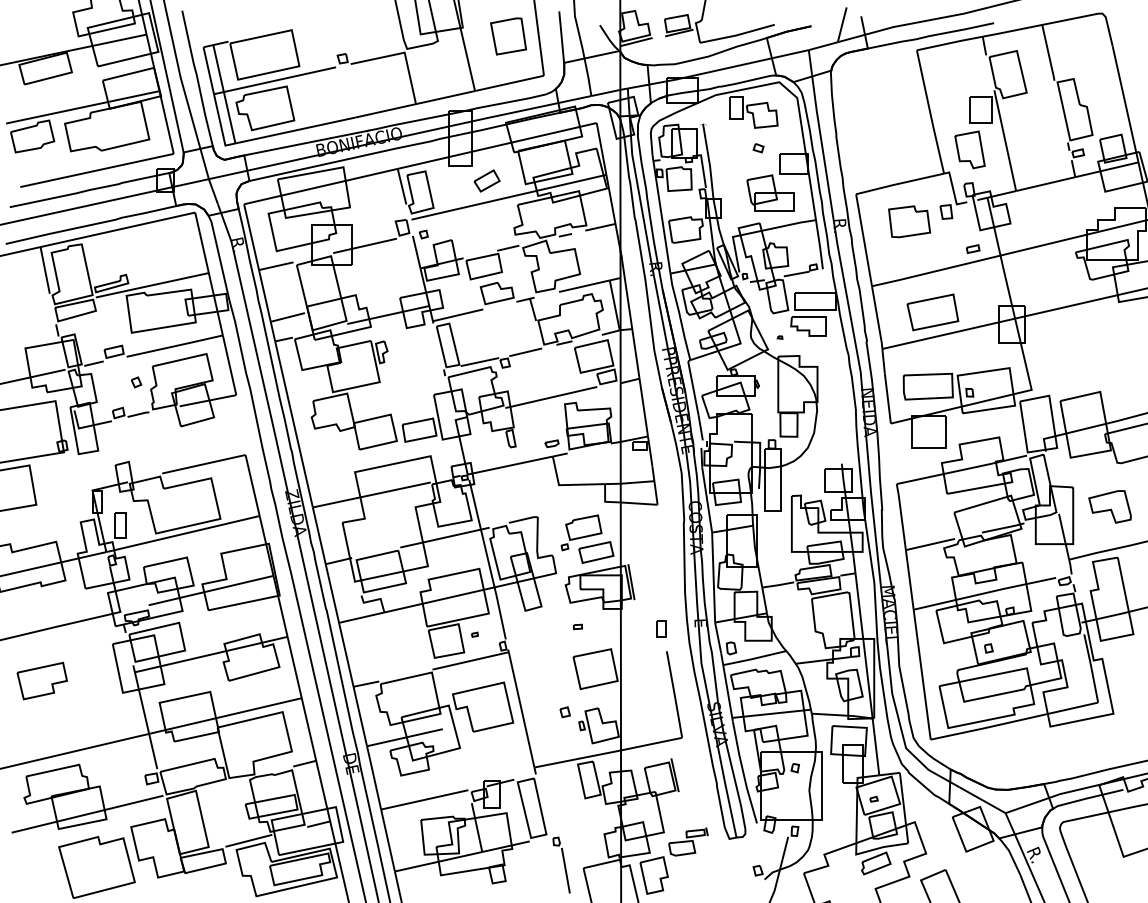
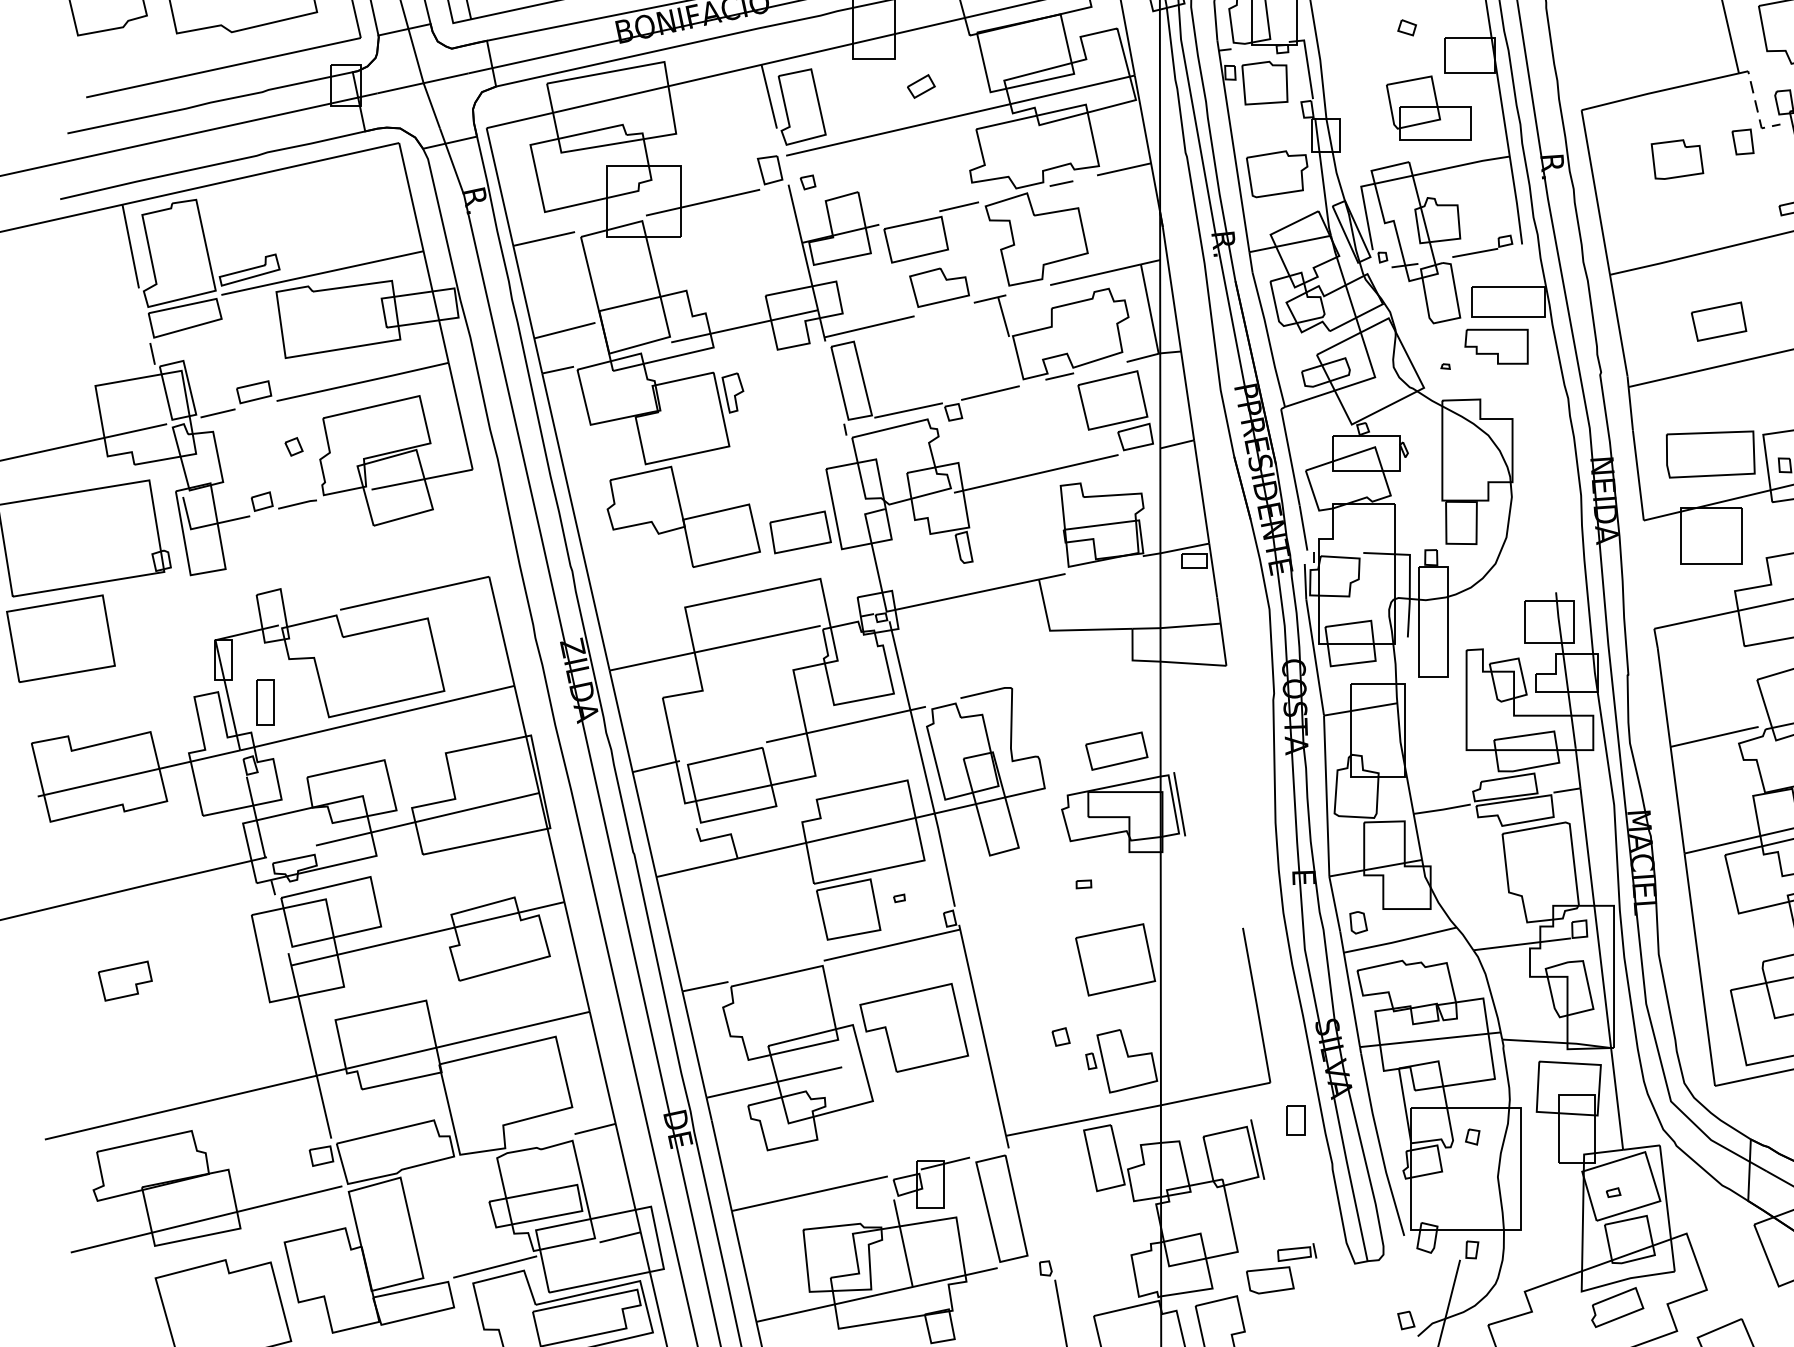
part: (486, 180) -> (920, 85), size x0.6
line: (953, 190) -> (1755, 103), solid -> dashed
part: (909, 221) -> (1677, 158), size x0.7
part: (932, 312) -> (1718, 321), size x0.6
part: (551, 443) -> (1036, 556), removed
part: (581, 532) -> (1090, 715), removed
part: (661, 628) -> (1296, 1119), moved
part: (41, 680) -> (124, 980), size x0.6

